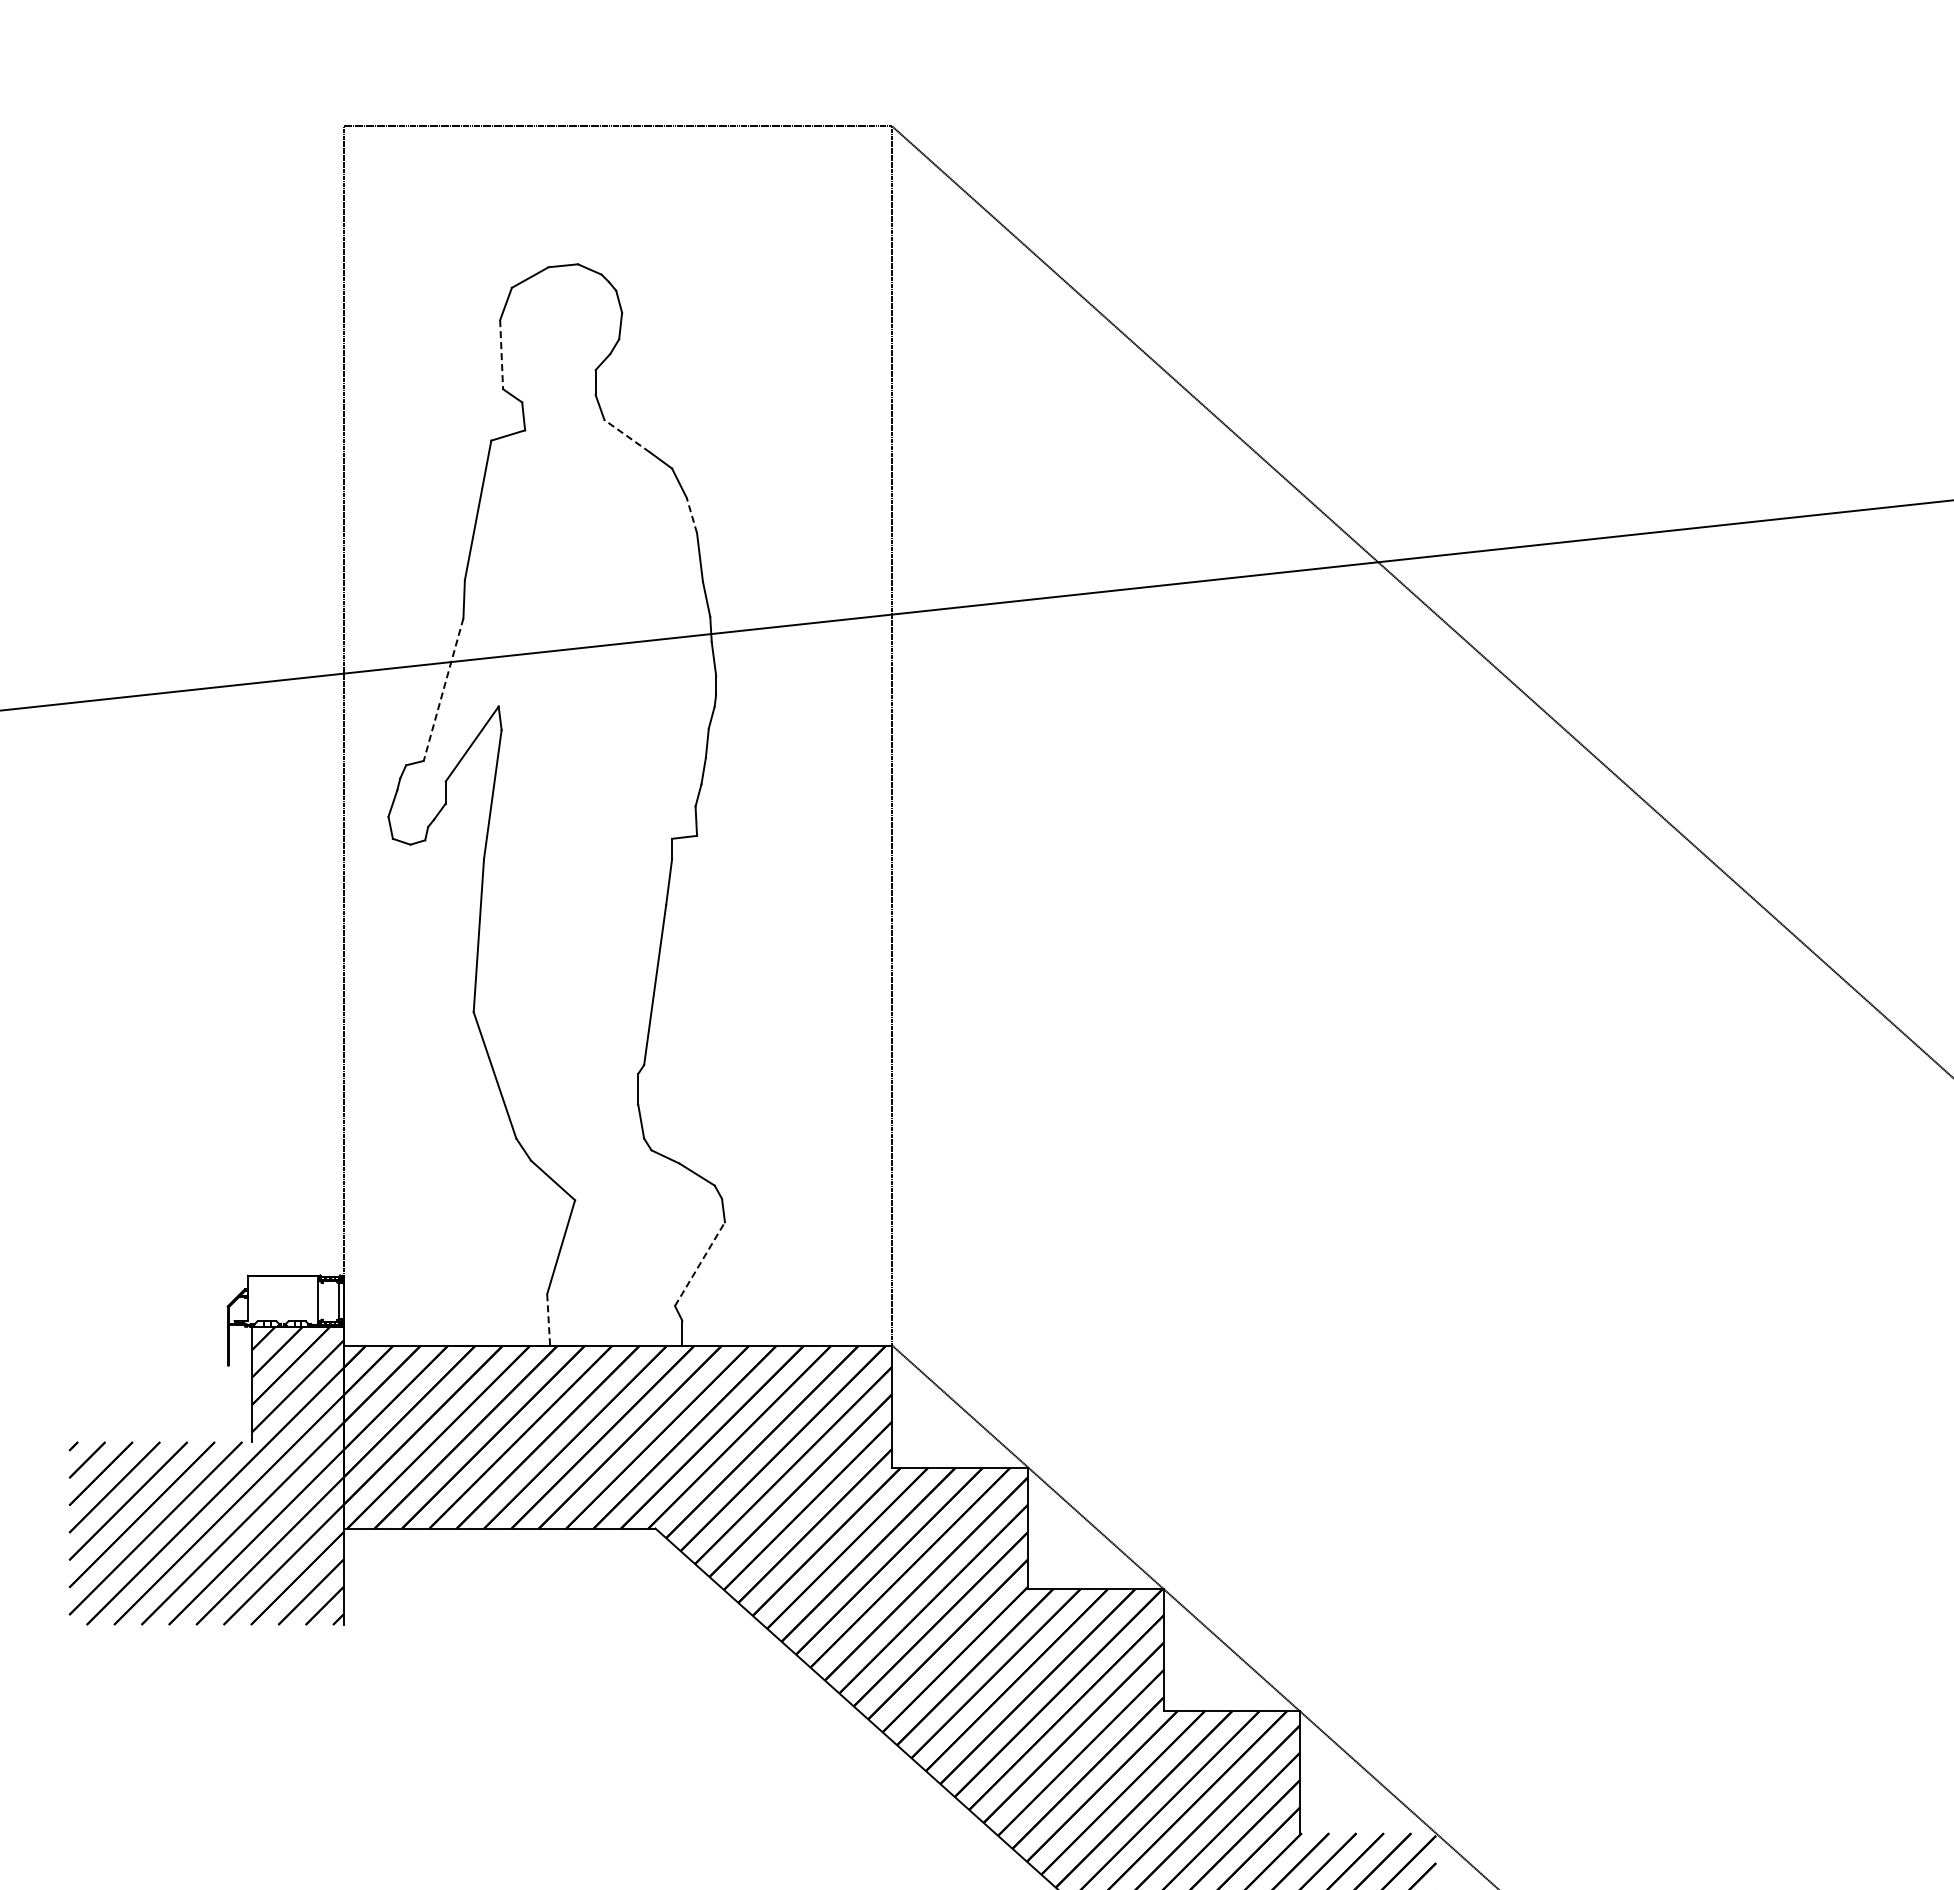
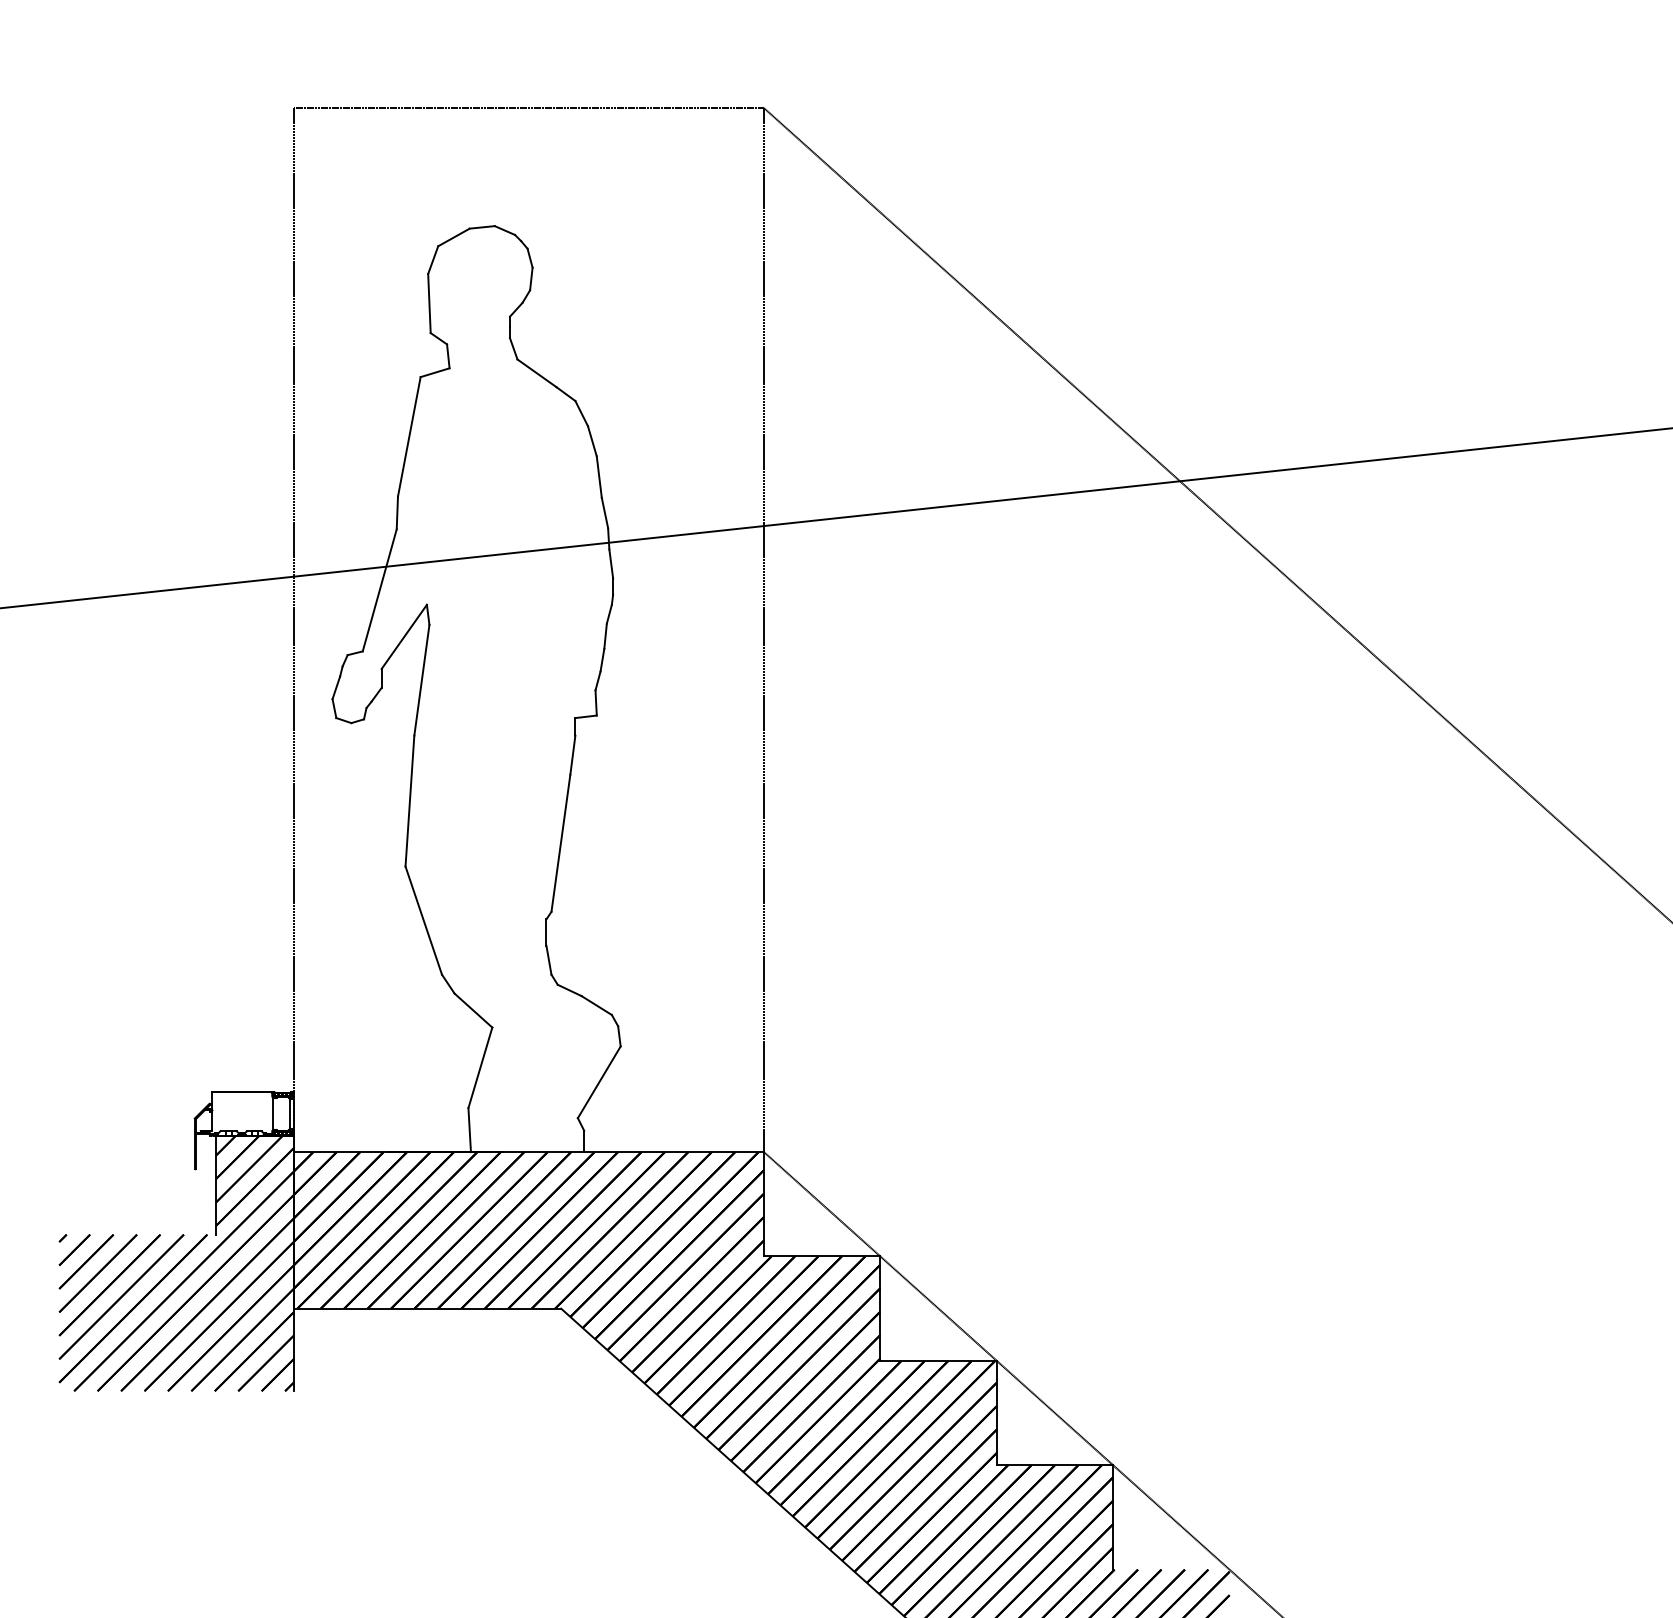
line: (501, 354) -> (429, 303), dashed -> solid
line: (627, 436) -> (537, 373), dashed -> solid
line: (691, 515) -> (592, 441), dashed -> solid
line: (443, 689) -> (379, 590), dashed -> solid
line: (699, 1264) -> (598, 1082), dashed -> solid
line: (548, 1320) -> (469, 1130), dashed -> solid

